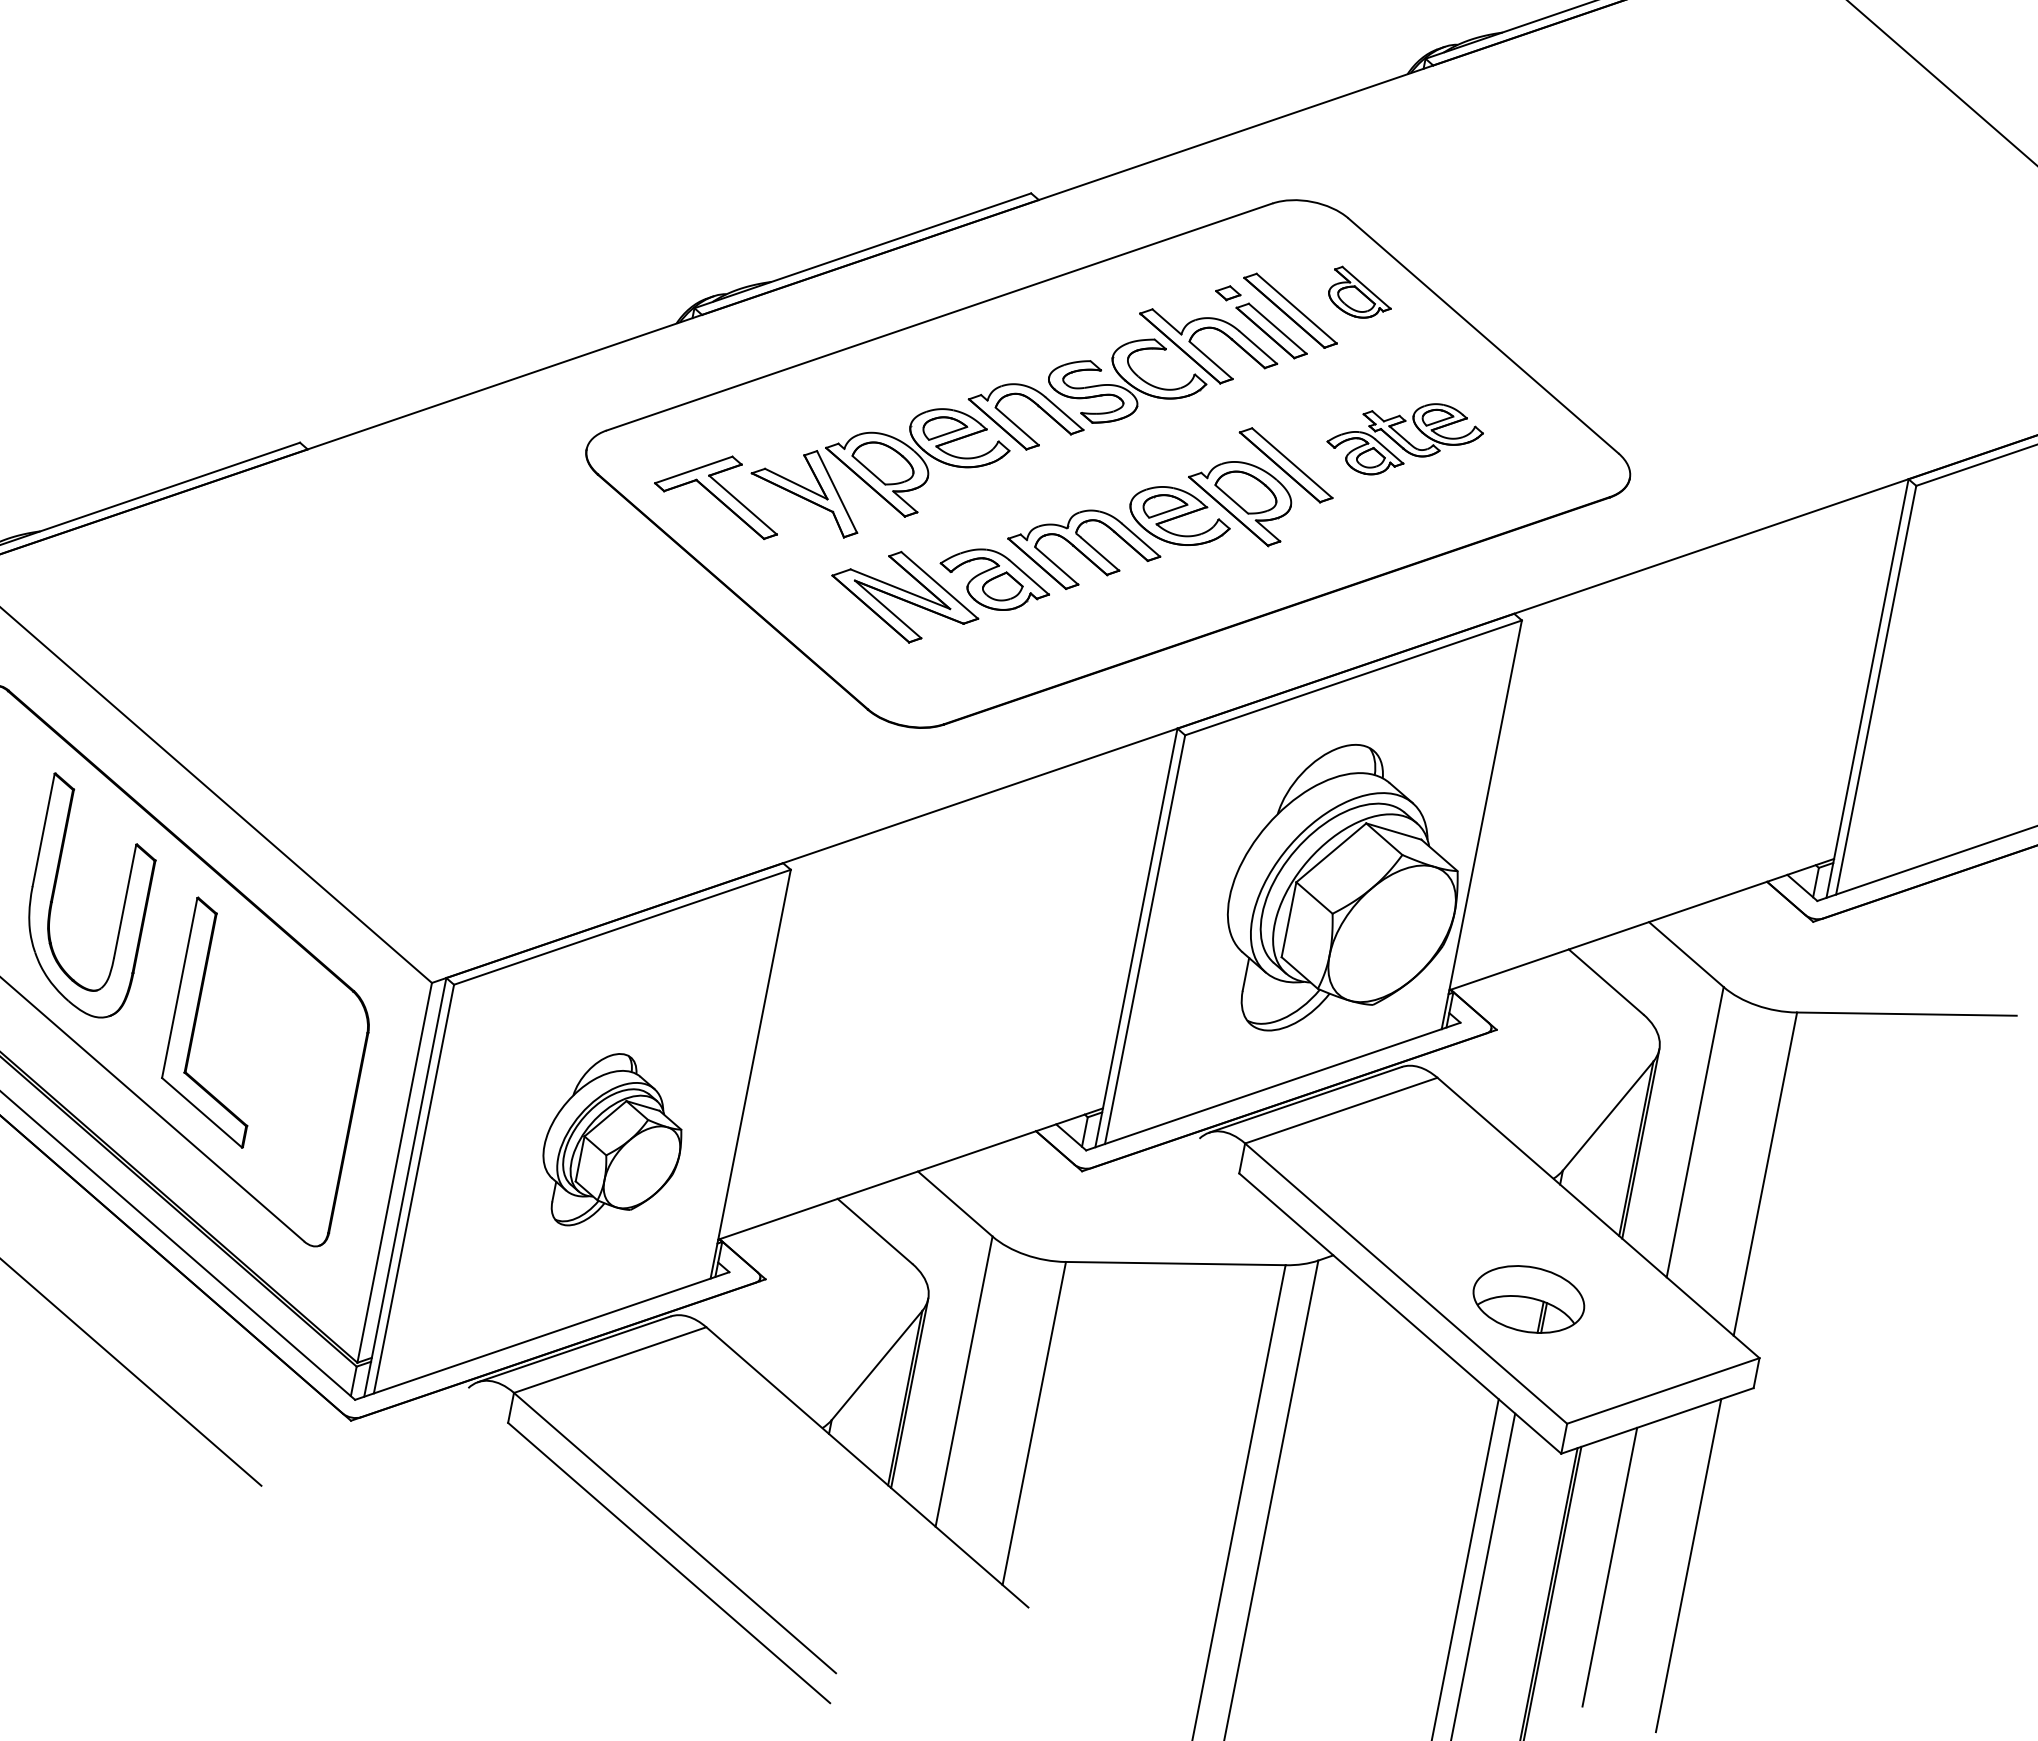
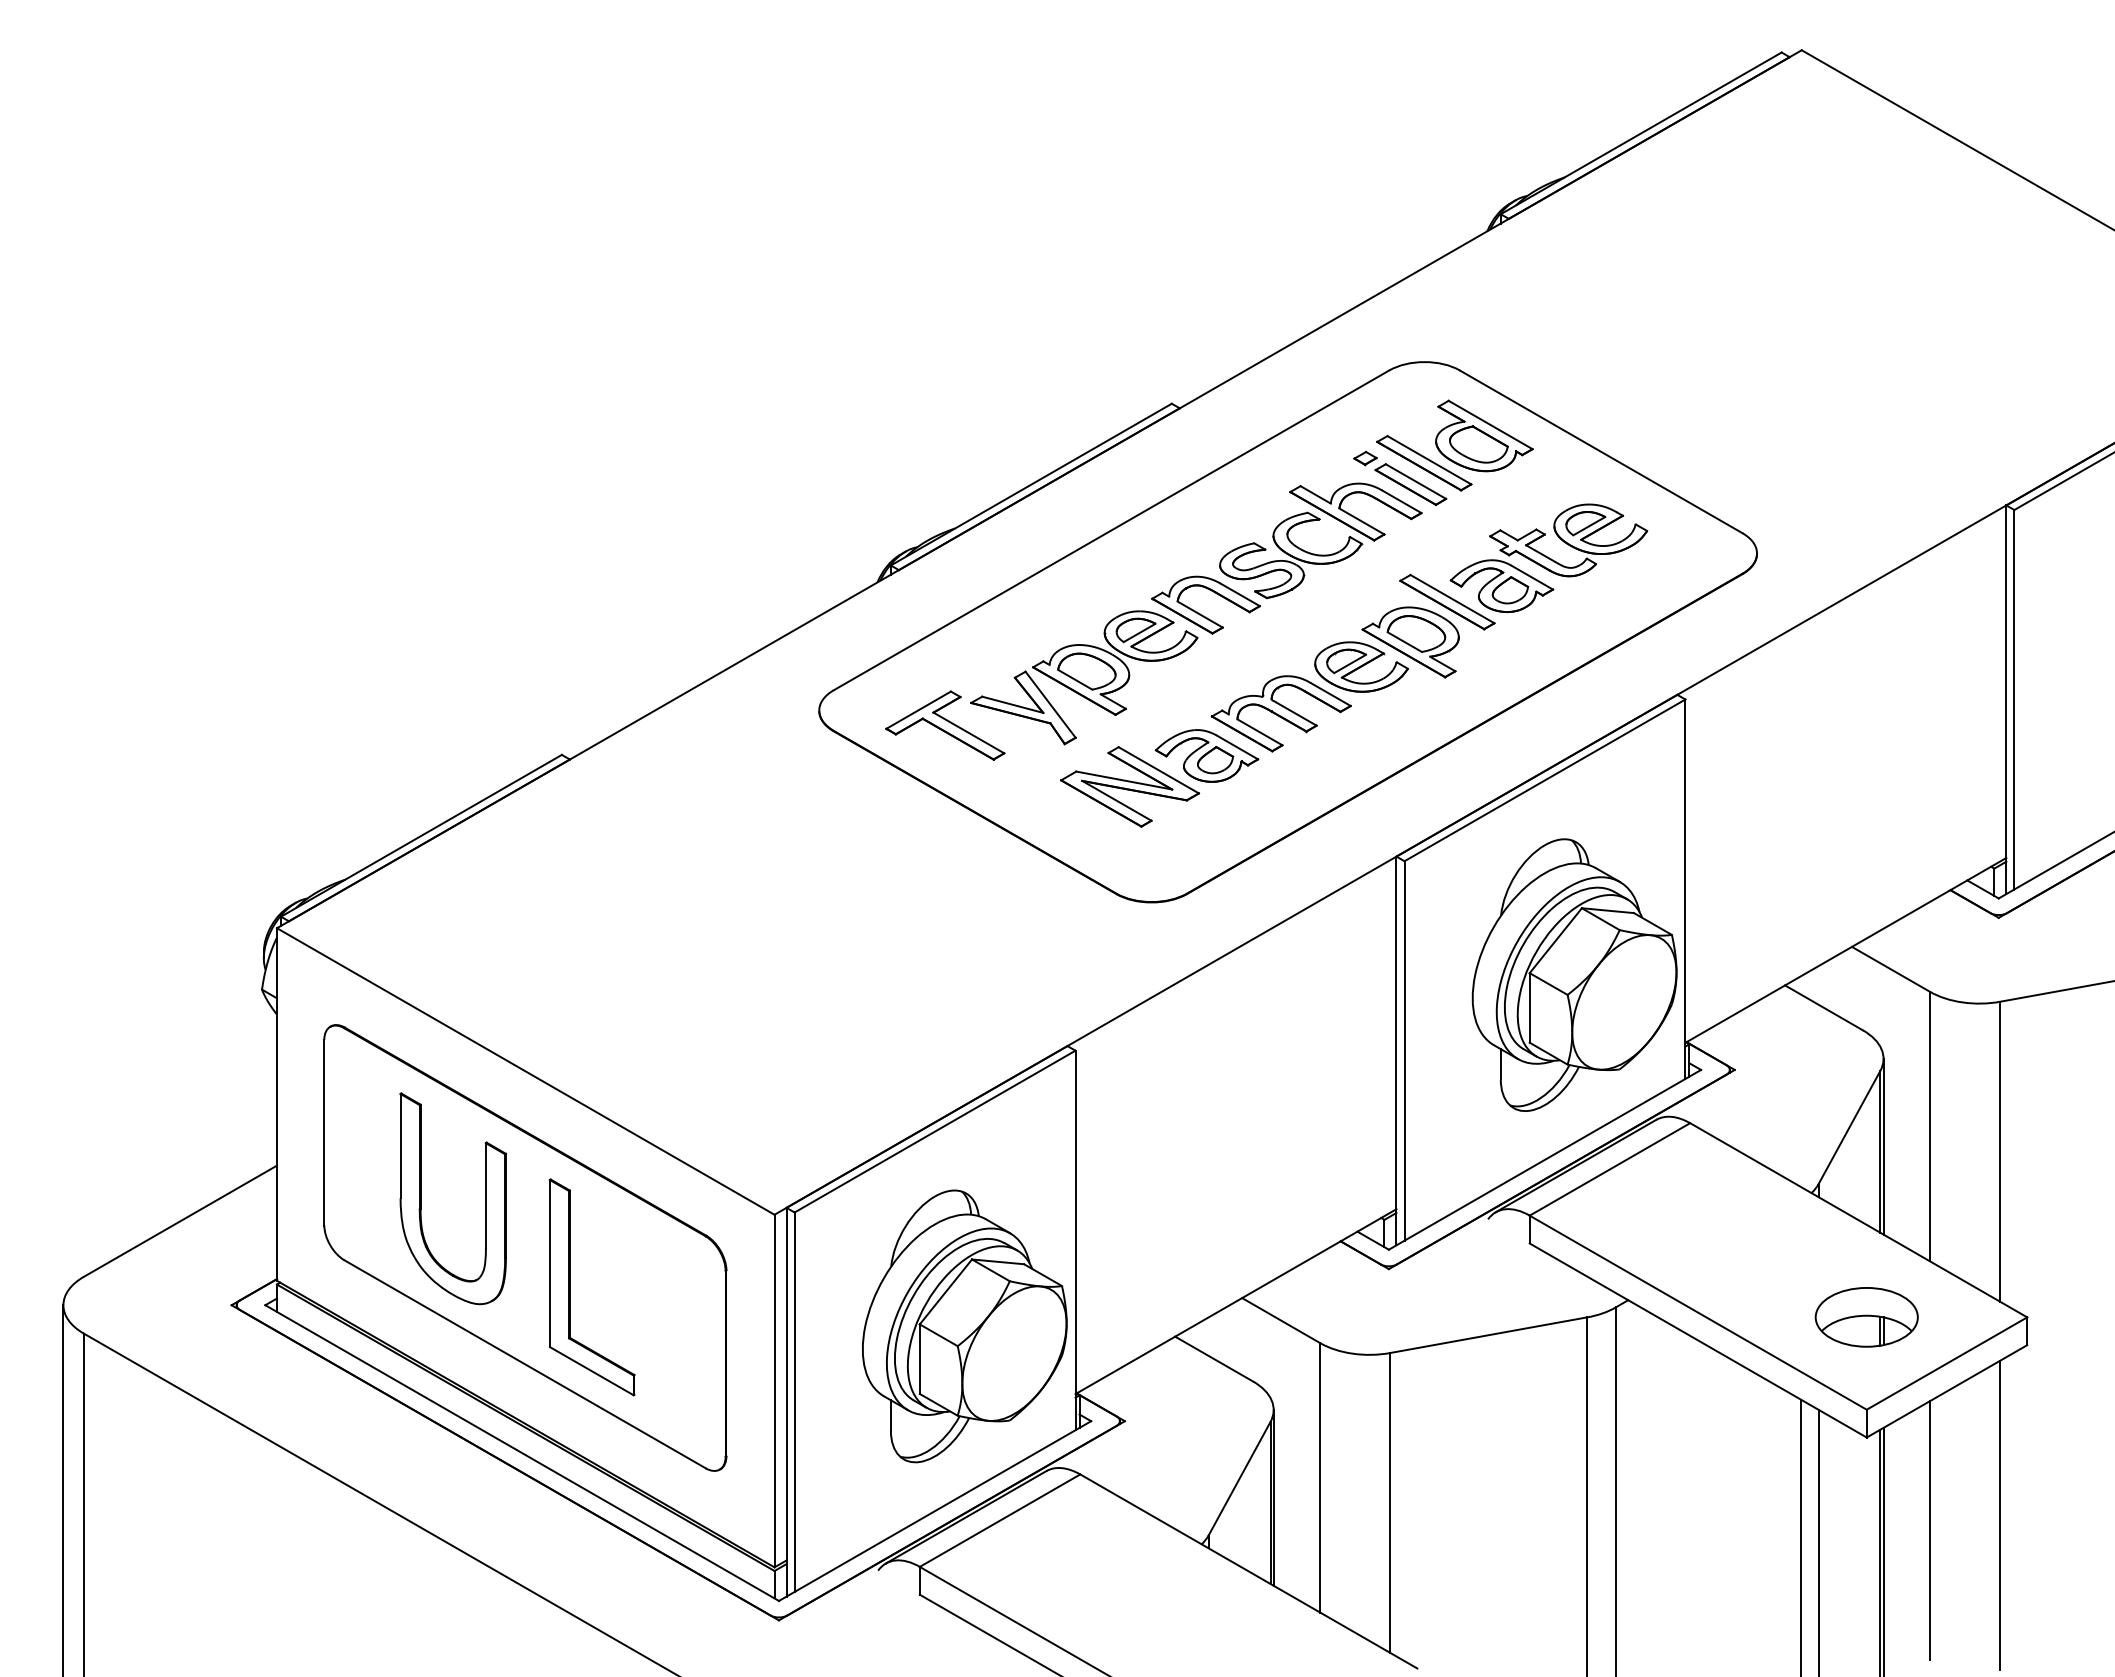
part: (1361, 293) -> (1484, 435), size x1.67
part: (1404, 438) -> (1548, 557), size x1.43
part: (612, 1143) -> (964, 1326), size x1.67
part: (1528, 1299) -> (1866, 1317), moved

